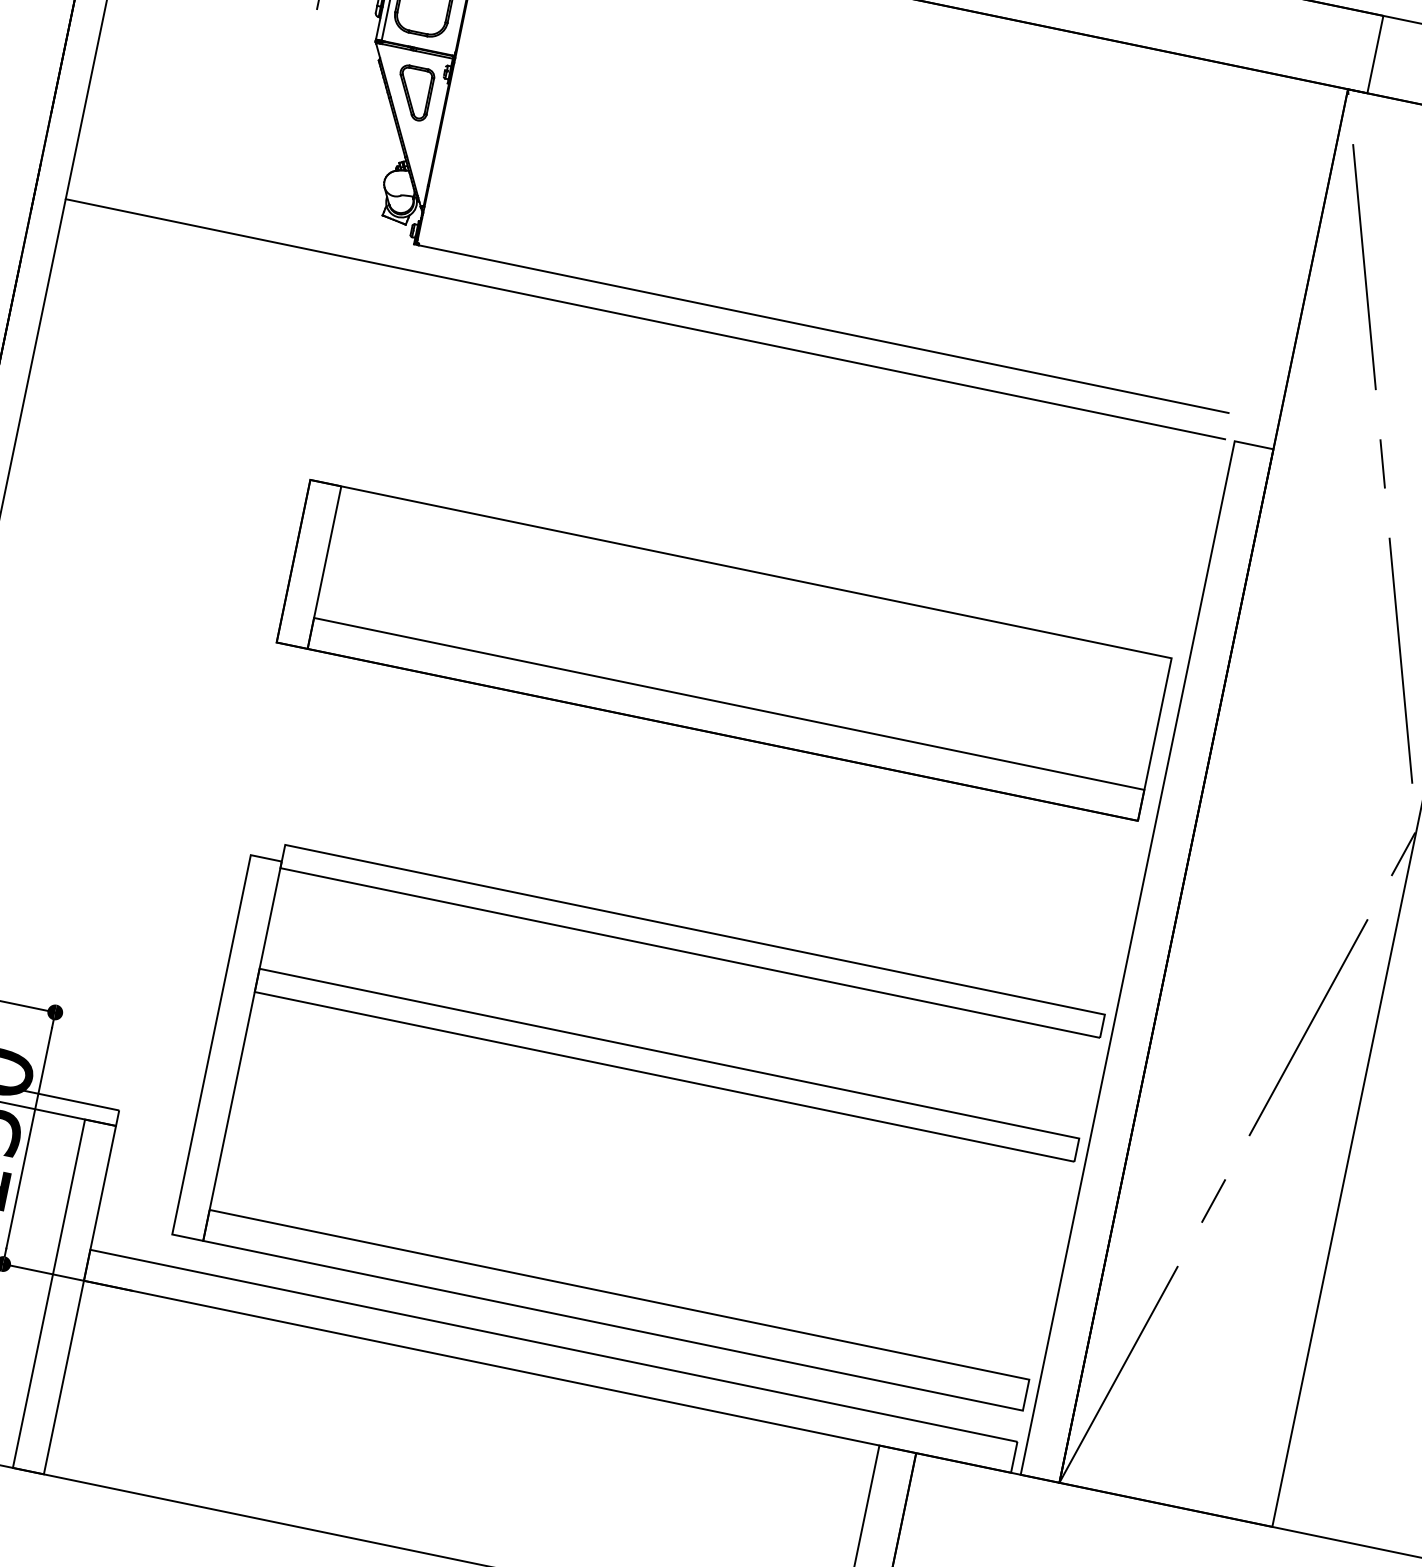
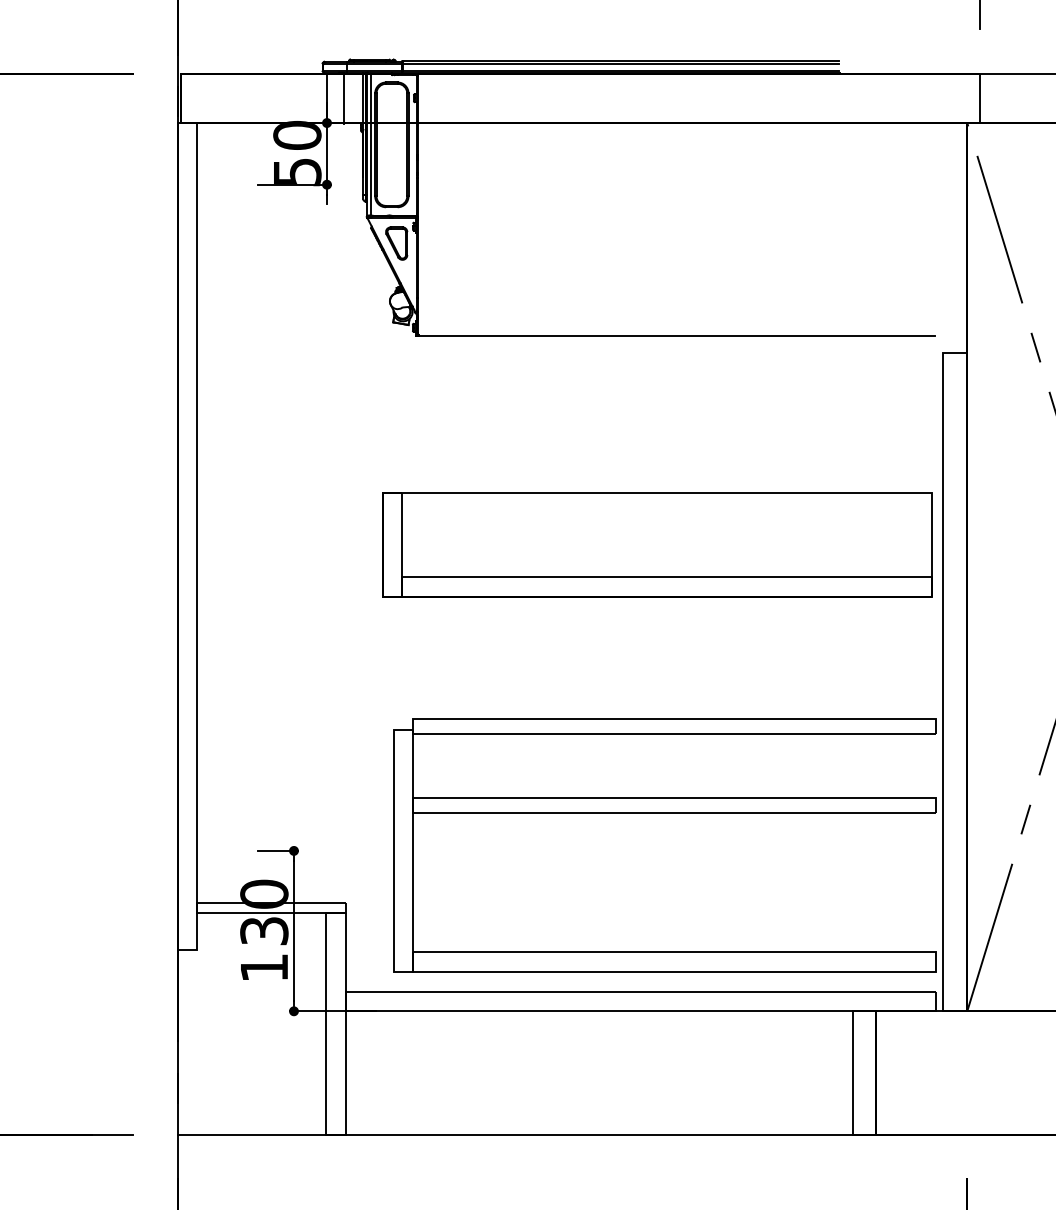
line: (644, 319) -> (566, 352), removed

